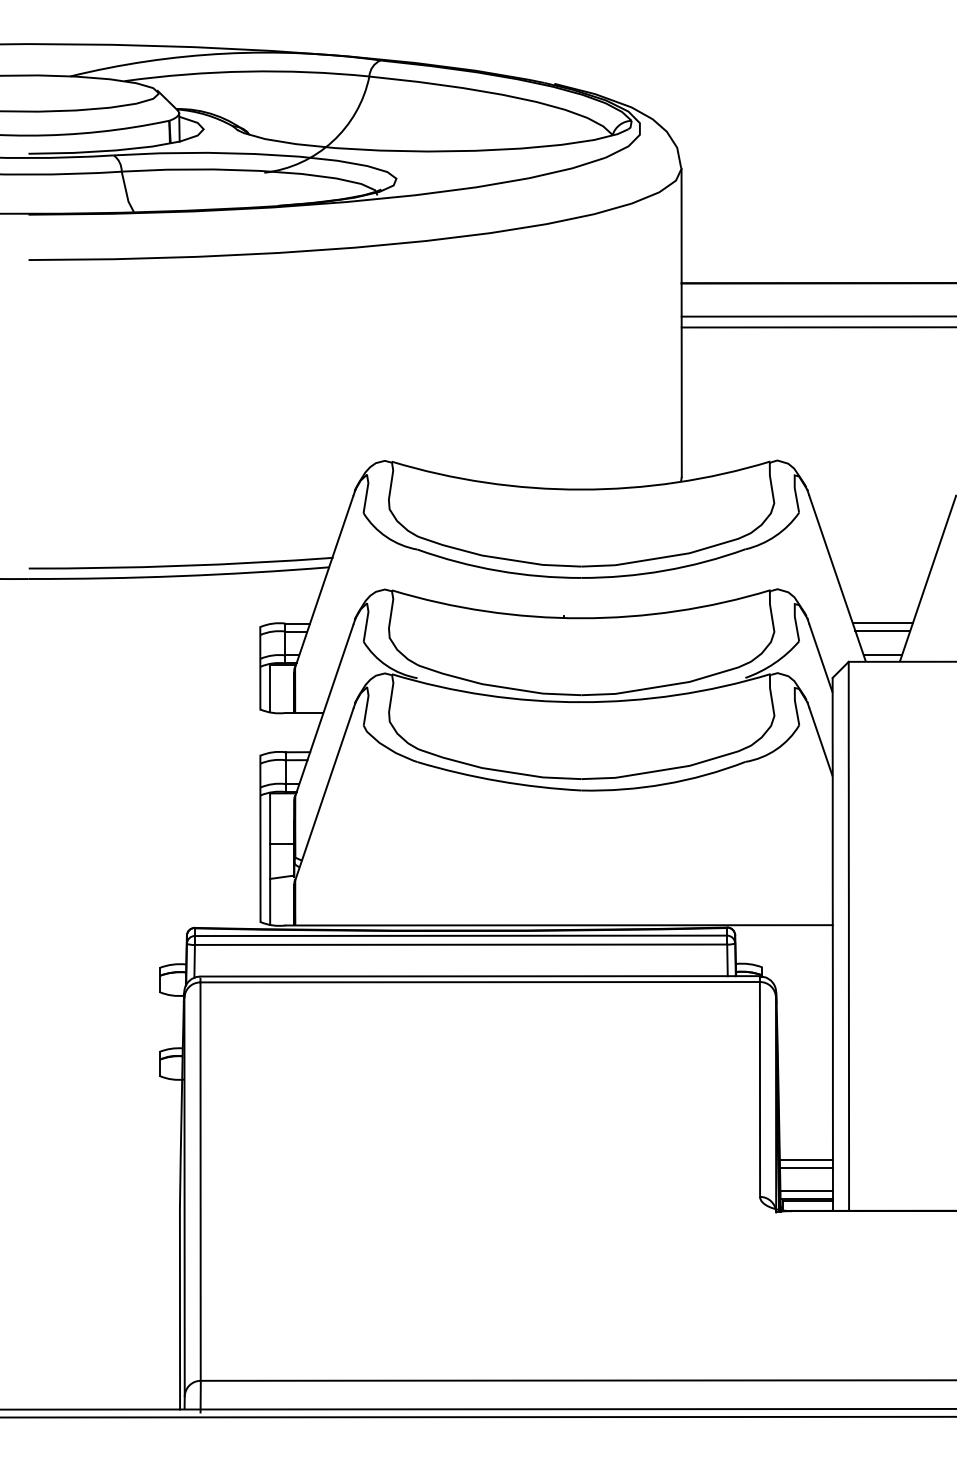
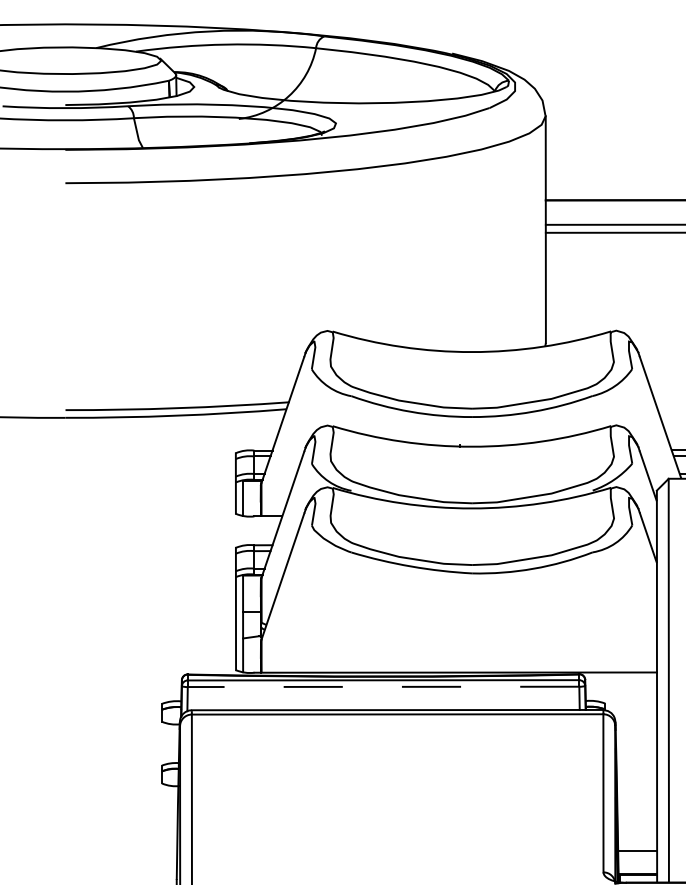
line: (460, 944) -> (383, 686), solid -> dashed
line: (805, 1159) -> (636, 844), removed
line: (806, 1191) -> (637, 868), removed

